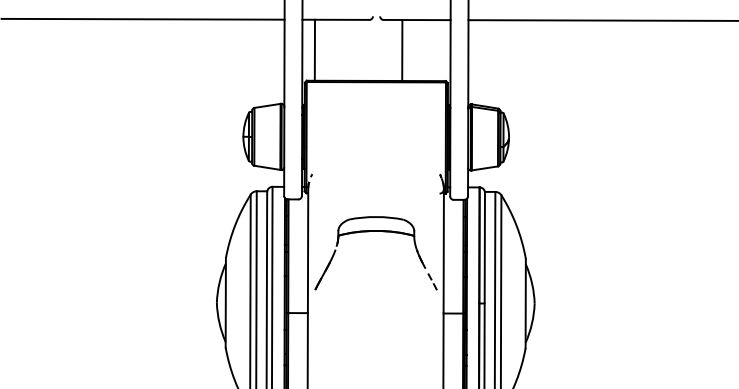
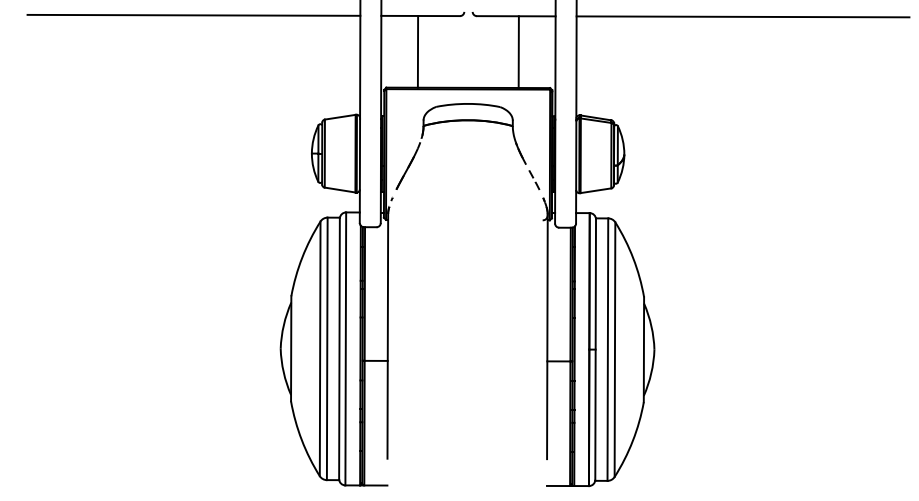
line: (314, 50) -> (417, 51), moved
line: (402, 50) -> (518, 51), moved
part: (375, 231) -> (467, 121), moved

